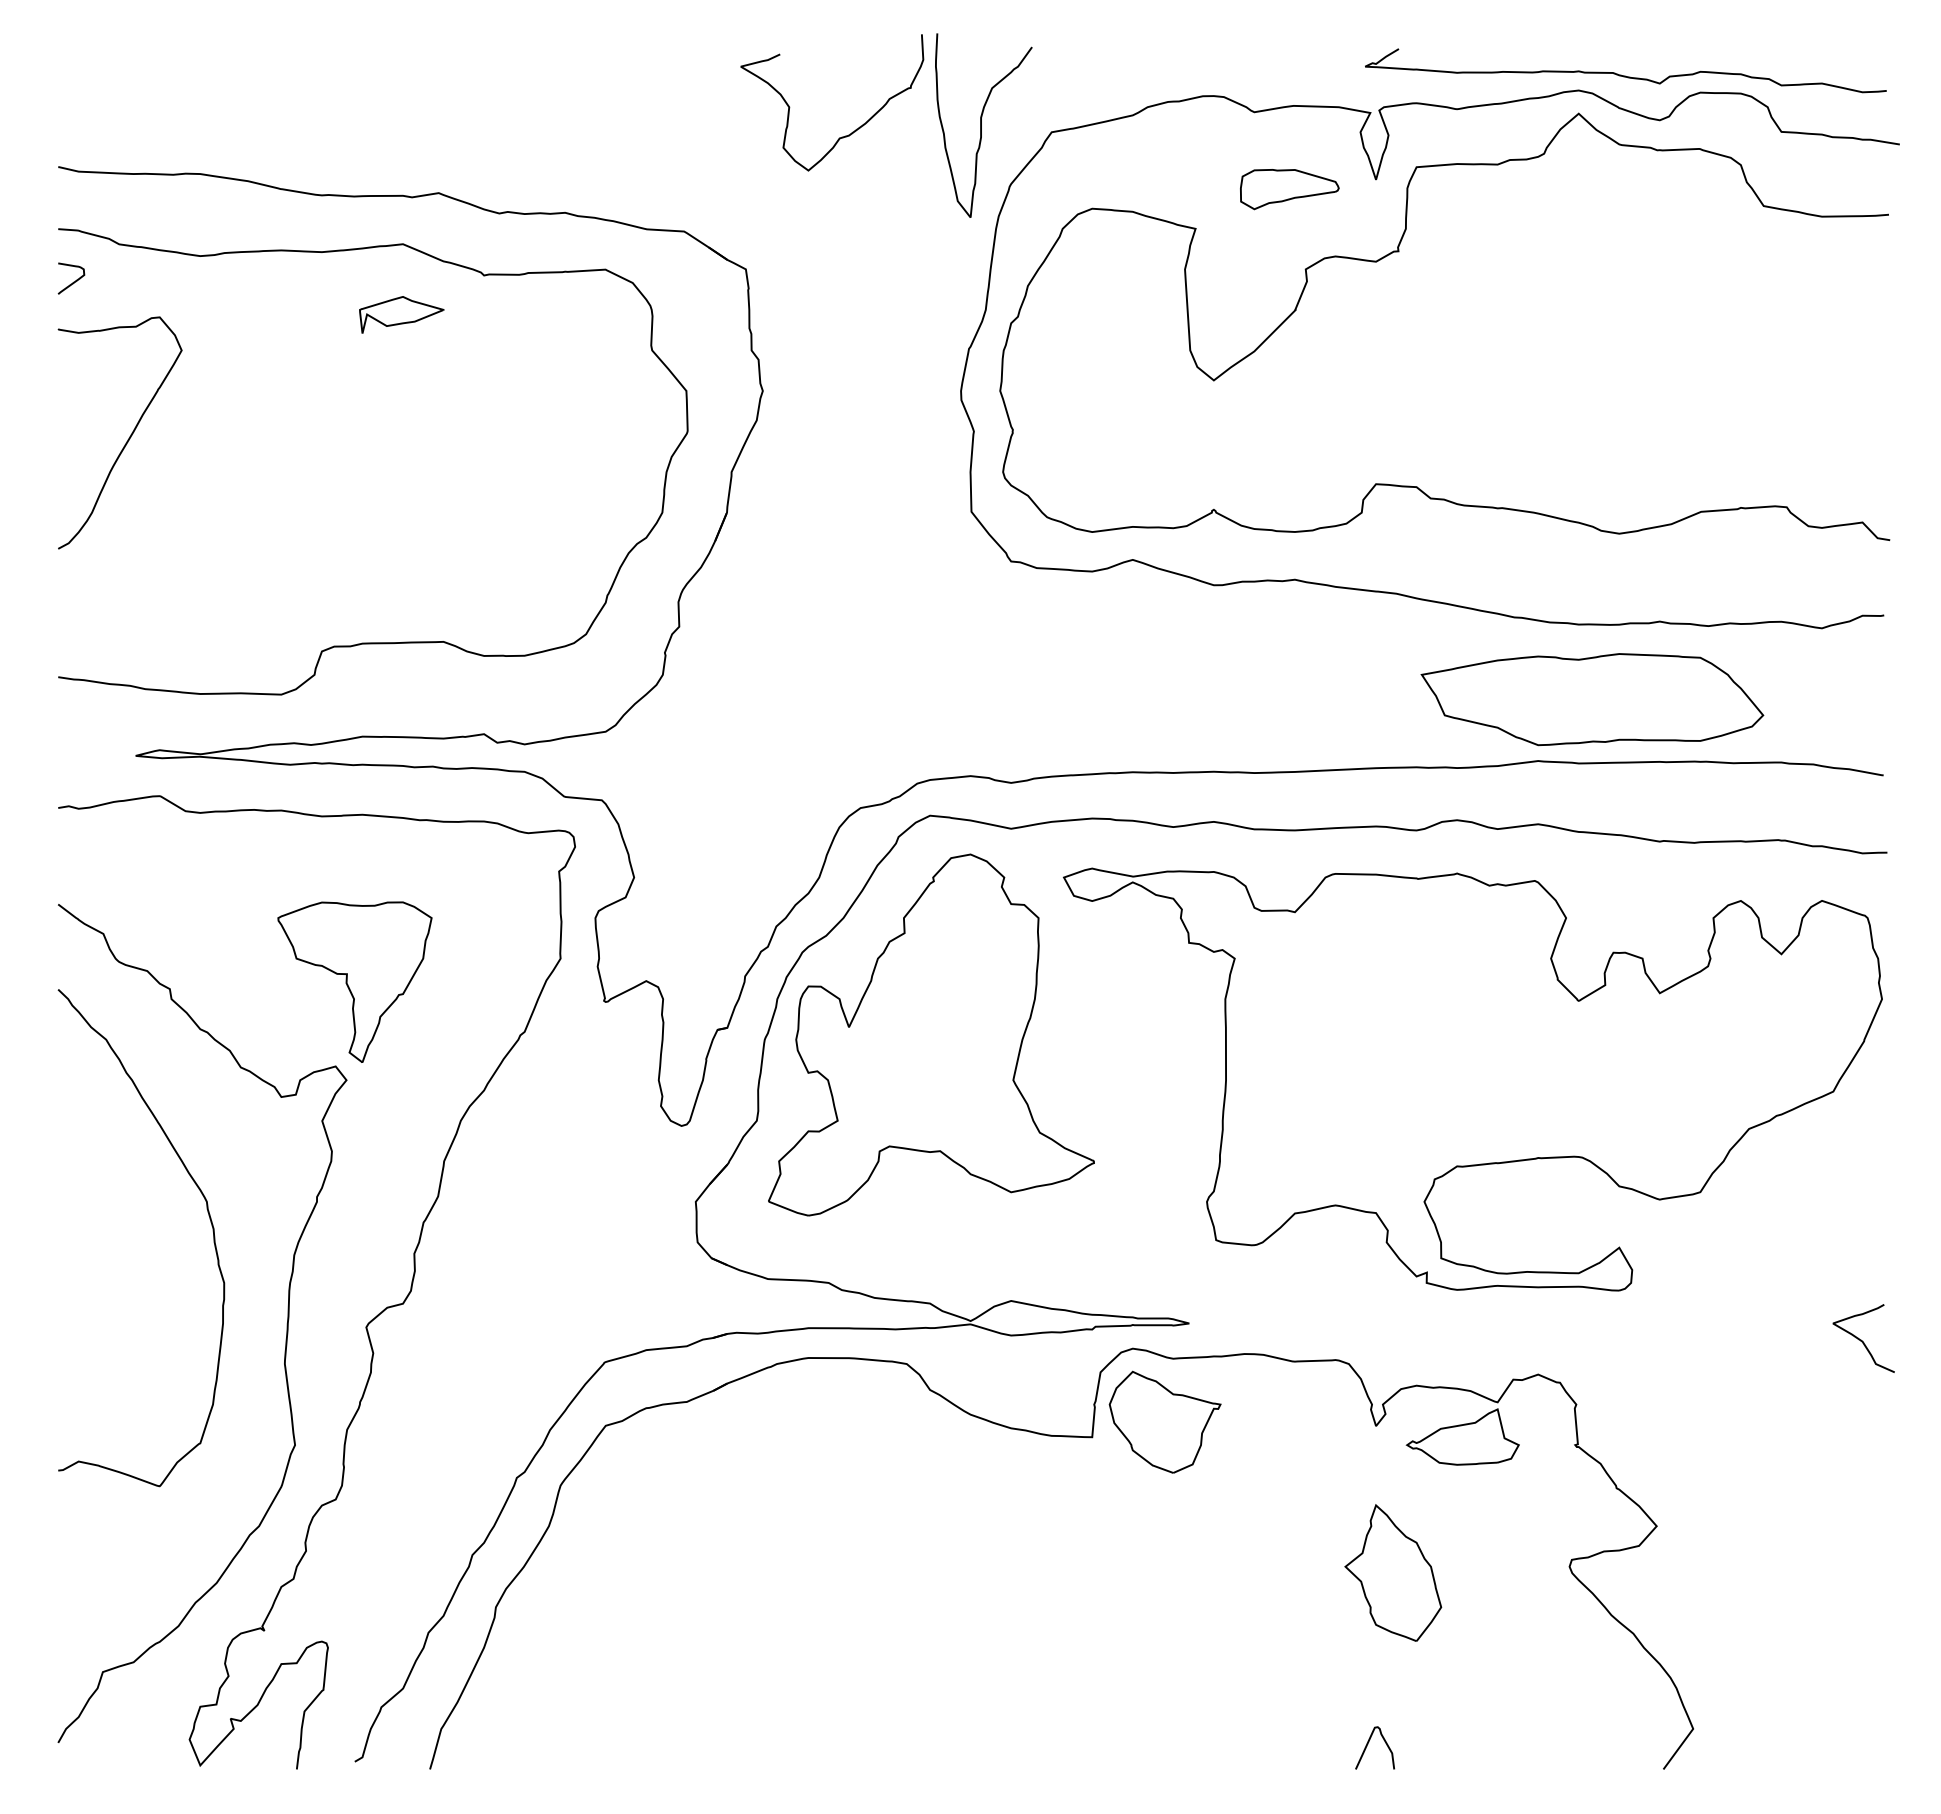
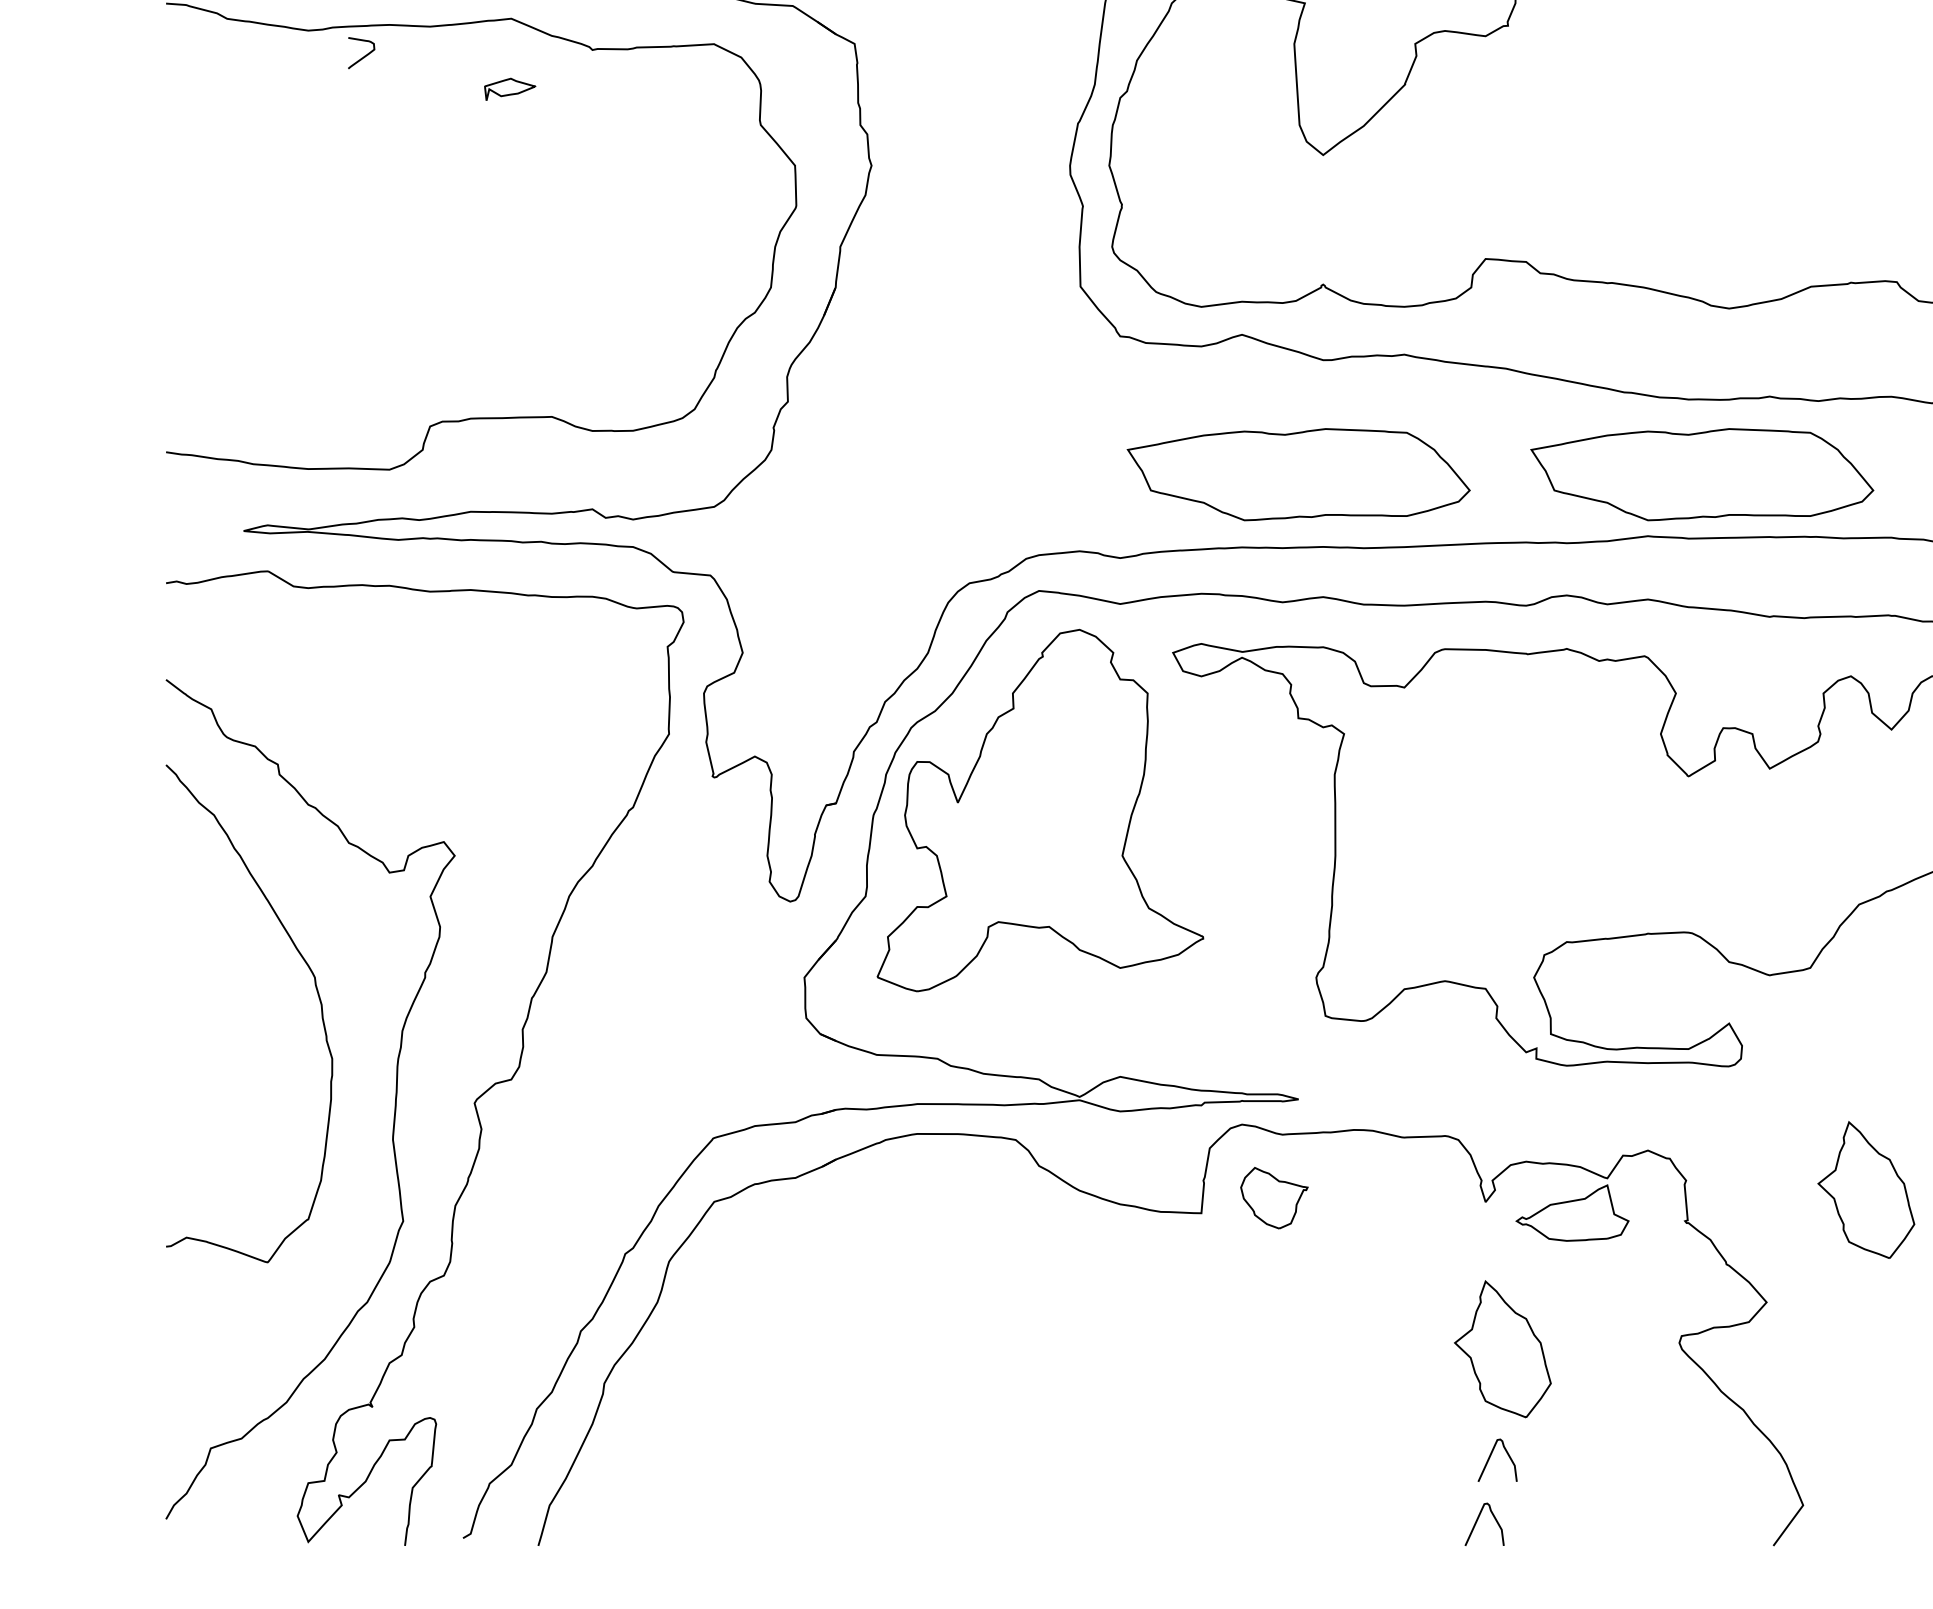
curve: (73, 281) -> (363, 56), moved
part: (401, 314) -> (509, 89), size x0.6
curve: (127, 439) -> (235, 214), removed
part: (1189, 699) -> (1298, 474), added
part: (354, 981) -> (462, 756), removed
part: (1756, 1413) -> (1866, 1189), added
part: (1164, 1421) -> (1273, 1197), size x0.6
curve: (1381, 1680) -> (1491, 1456), added

